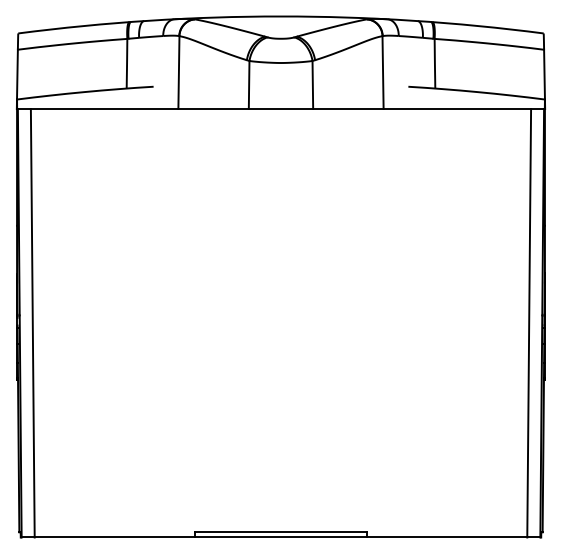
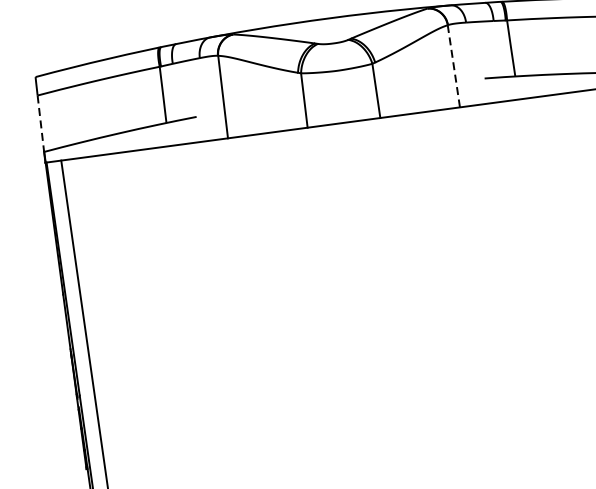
line: (383, 72) -> (454, 66), solid -> dashed
line: (17, 74) -> (40, 123), solid -> dashed

